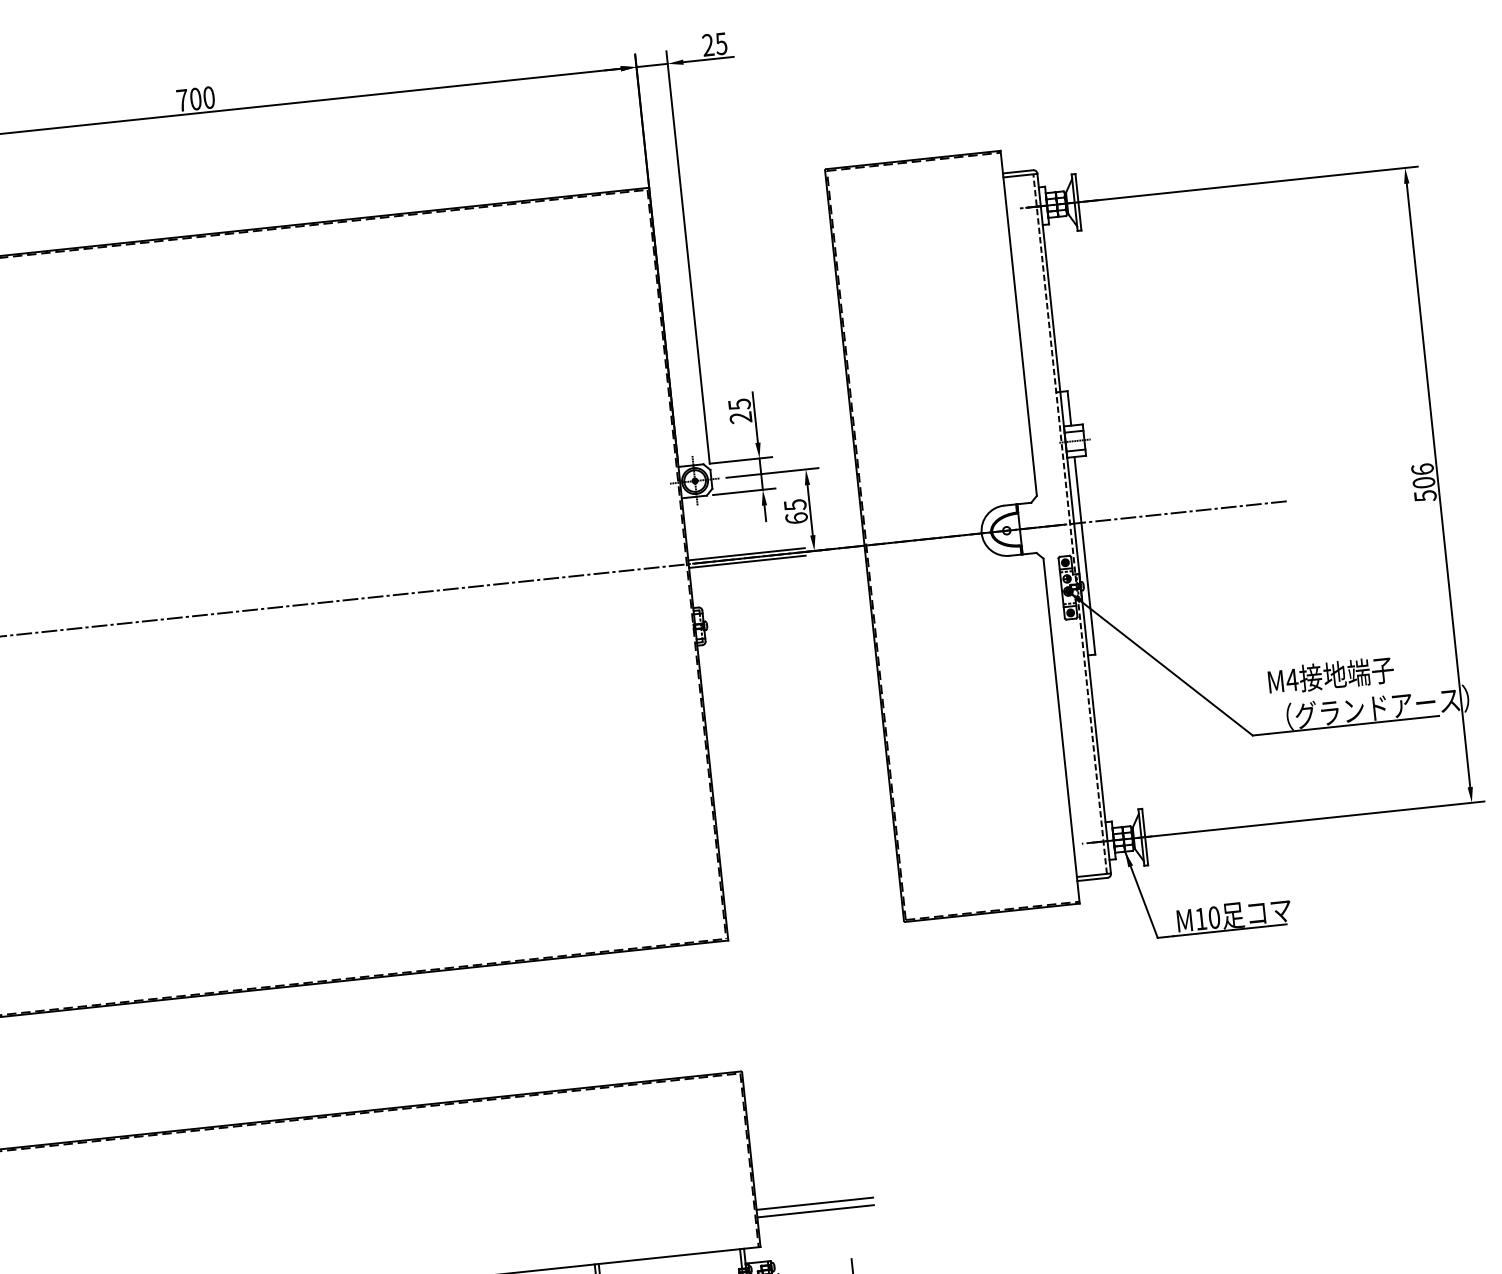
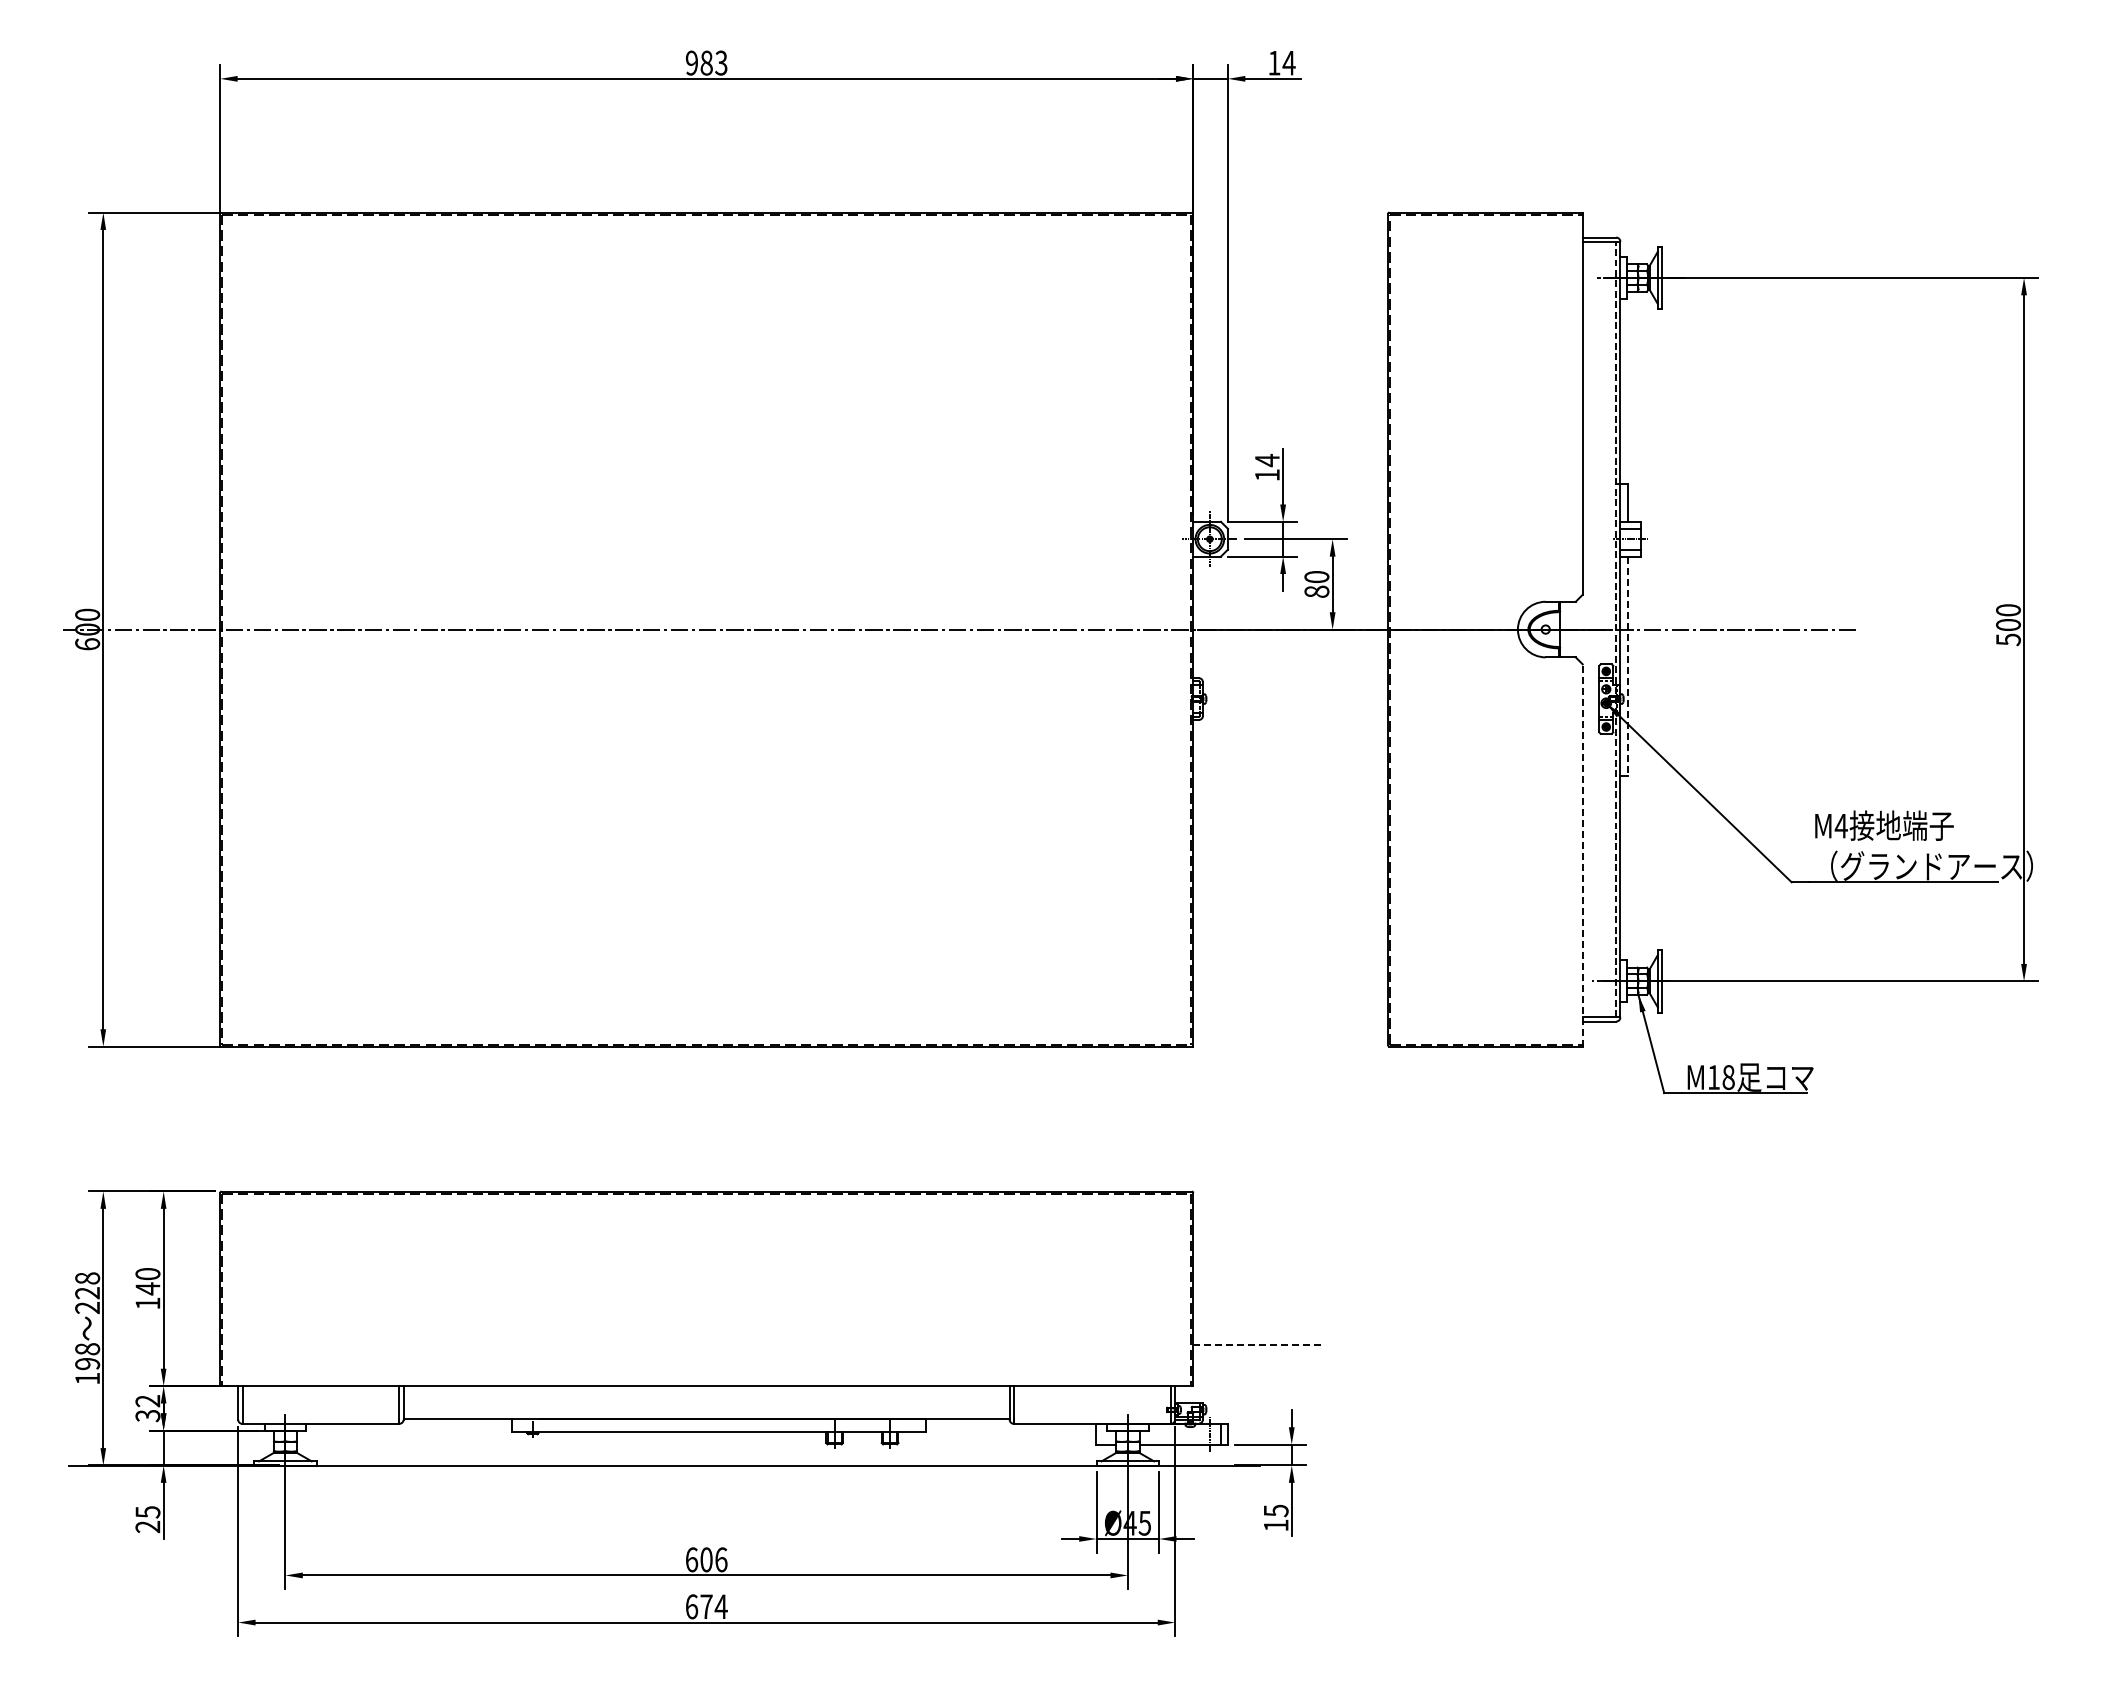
text: (714, 44) -> (1281, 62), 25 -> 14
text: (195, 98) -> (706, 62), 700 -> 983
text: (739, 410) -> (1266, 467), 25 -> 14
text: (1422, 469) -> (2008, 610), 506 -> 500
text: (795, 511) -> (1316, 584), 65 -> 80
line: (746, 554) -> (1257, 625), removed
line: (1084, 556) -> (1628, 666), solid -> dashed
line: (747, 561) -> (1257, 633), removed
line: (1061, 730) -> (1582, 854), solid -> dashed
text: (1214, 917) -> (1728, 1077), M10 -> M18
line: (814, 1204) -> (1257, 1345), solid -> dashed
line: (815, 1211) -> (1257, 1353), removed

